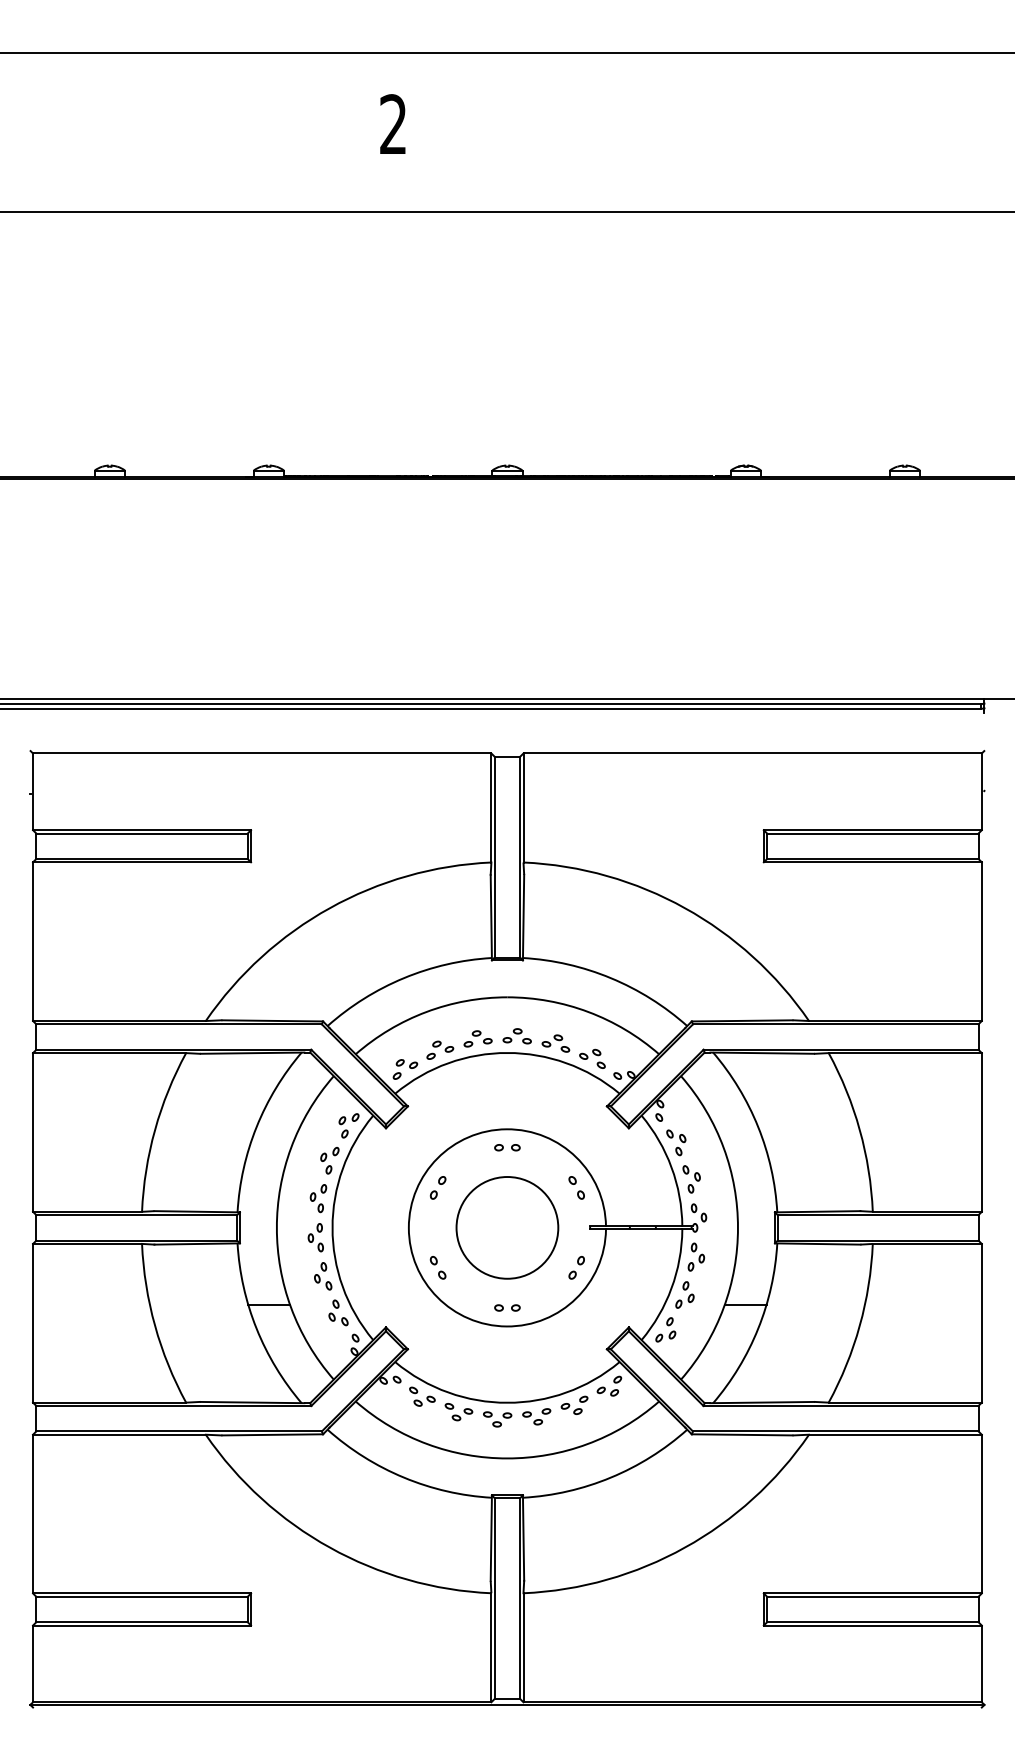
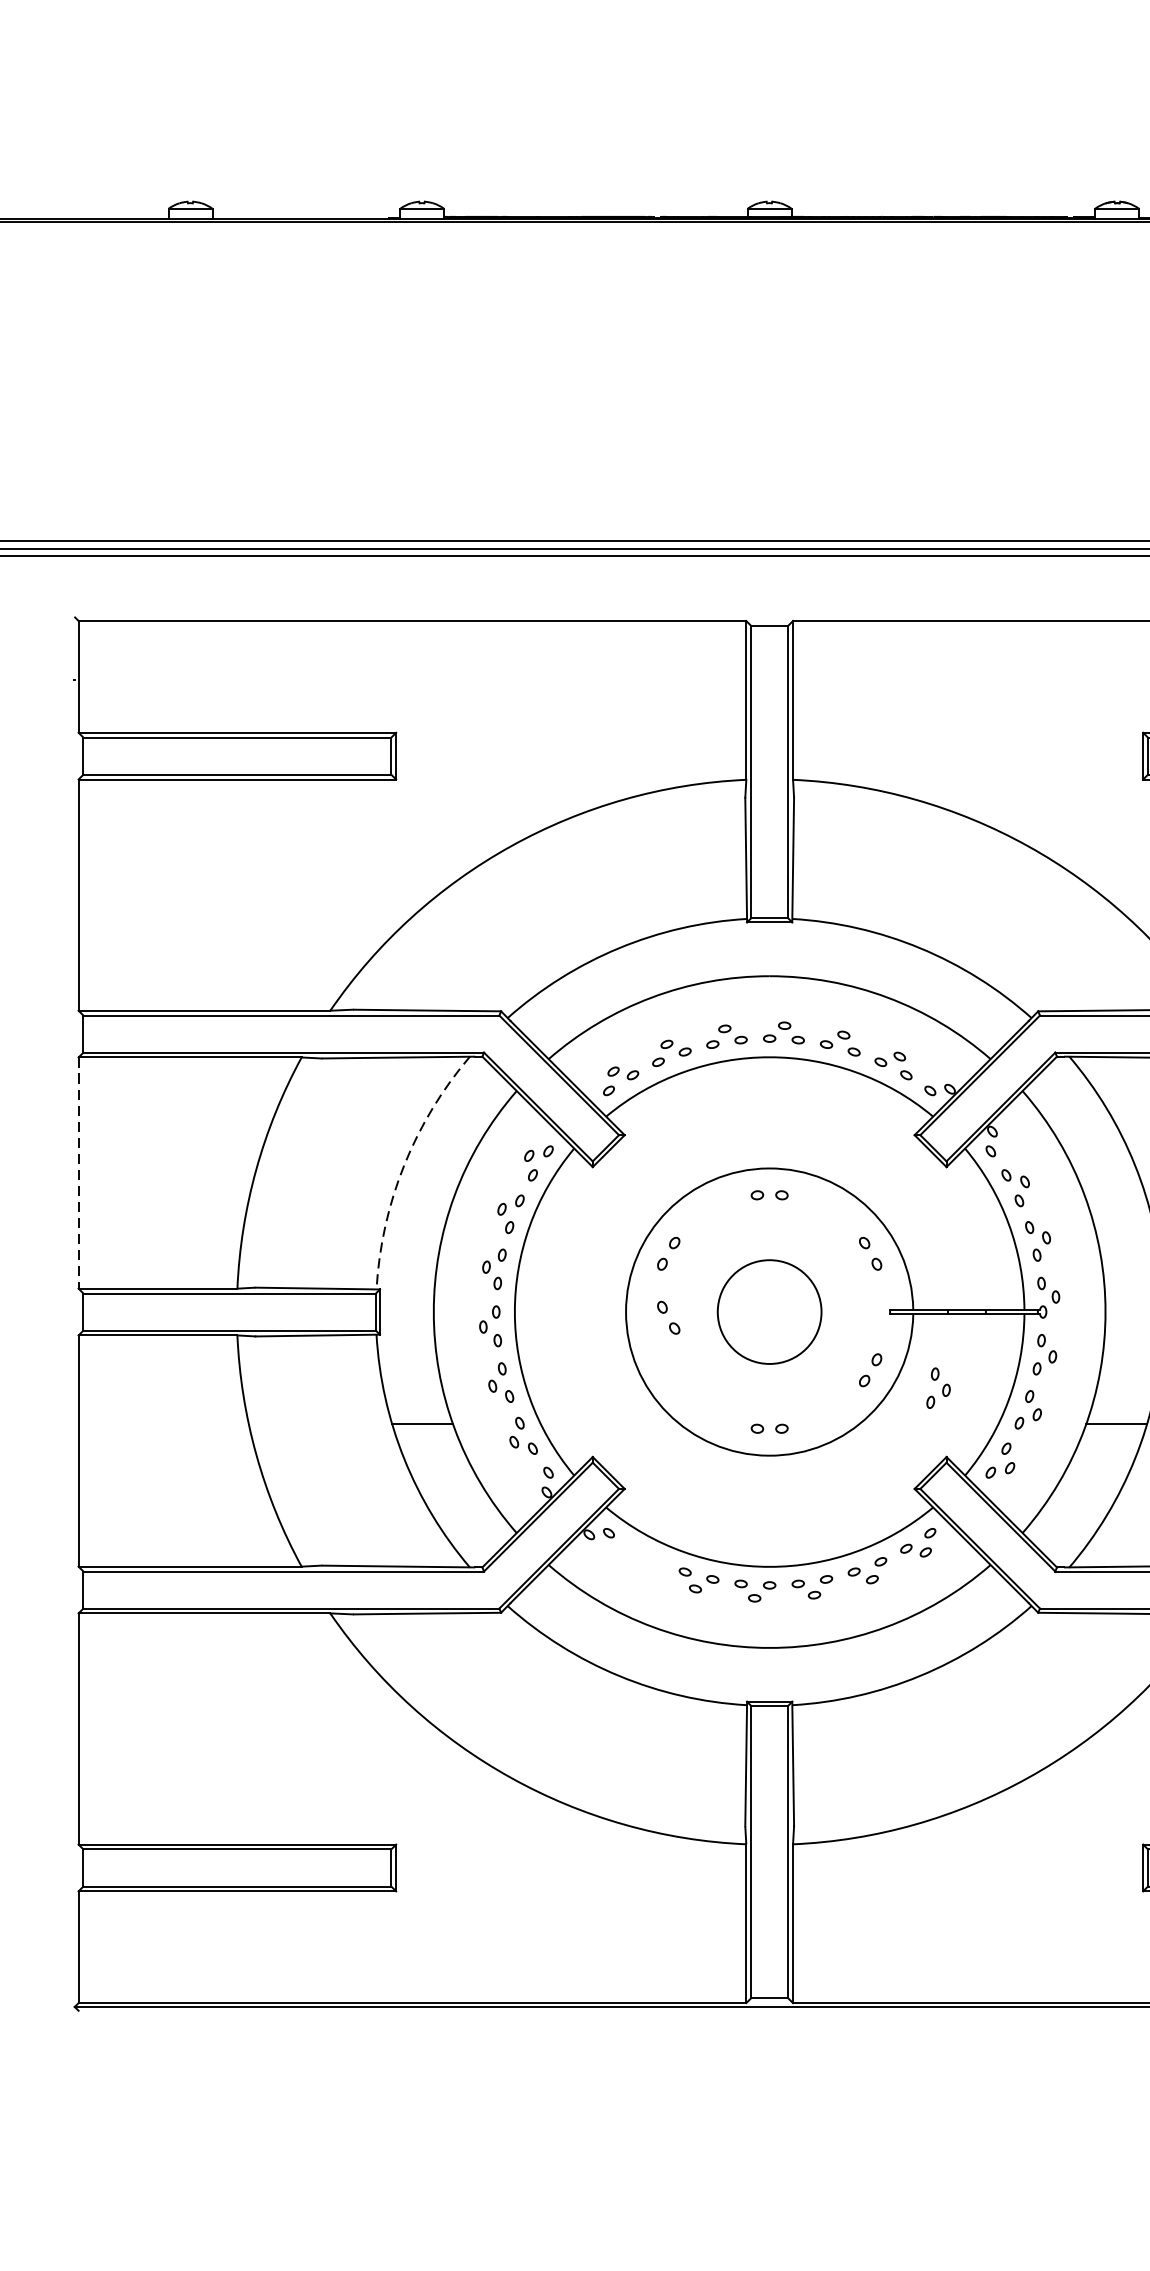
arc: (256, 1127) -> (404, 1165), solid -> dashed
line: (33, 1132) -> (79, 1173), solid -> dashed
circle: (507, 1227) -> (769, 1311), size x0.7
part: (437, 1267) -> (667, 1317), moved
part: (622, 1279) -> (937, 1387), added
part: (422, 1396) -> (645, 1557), removed

